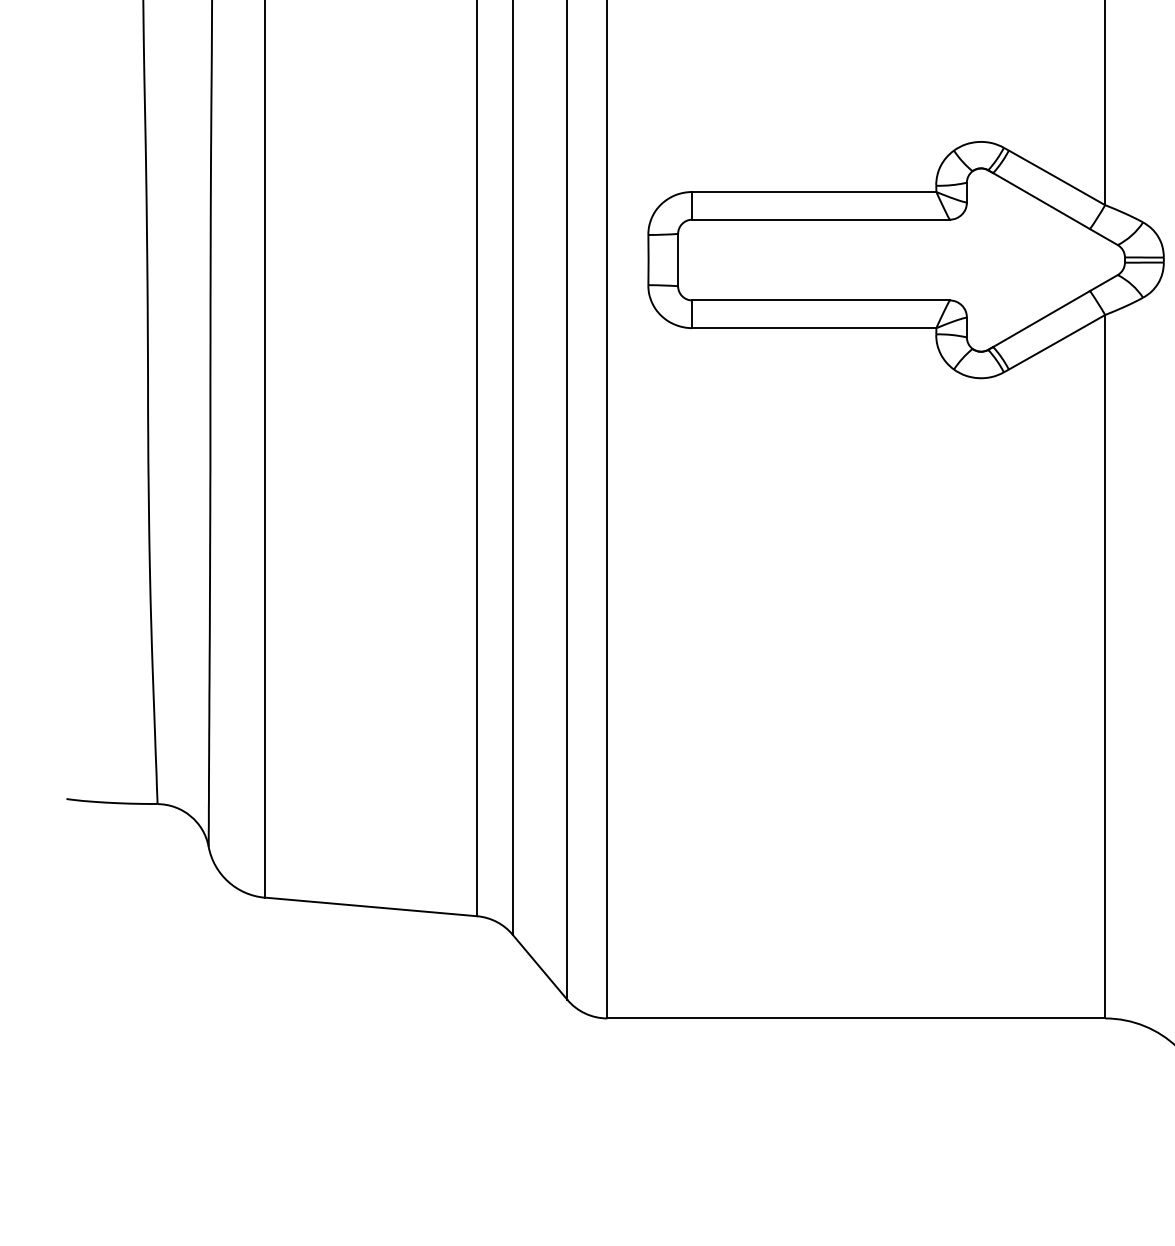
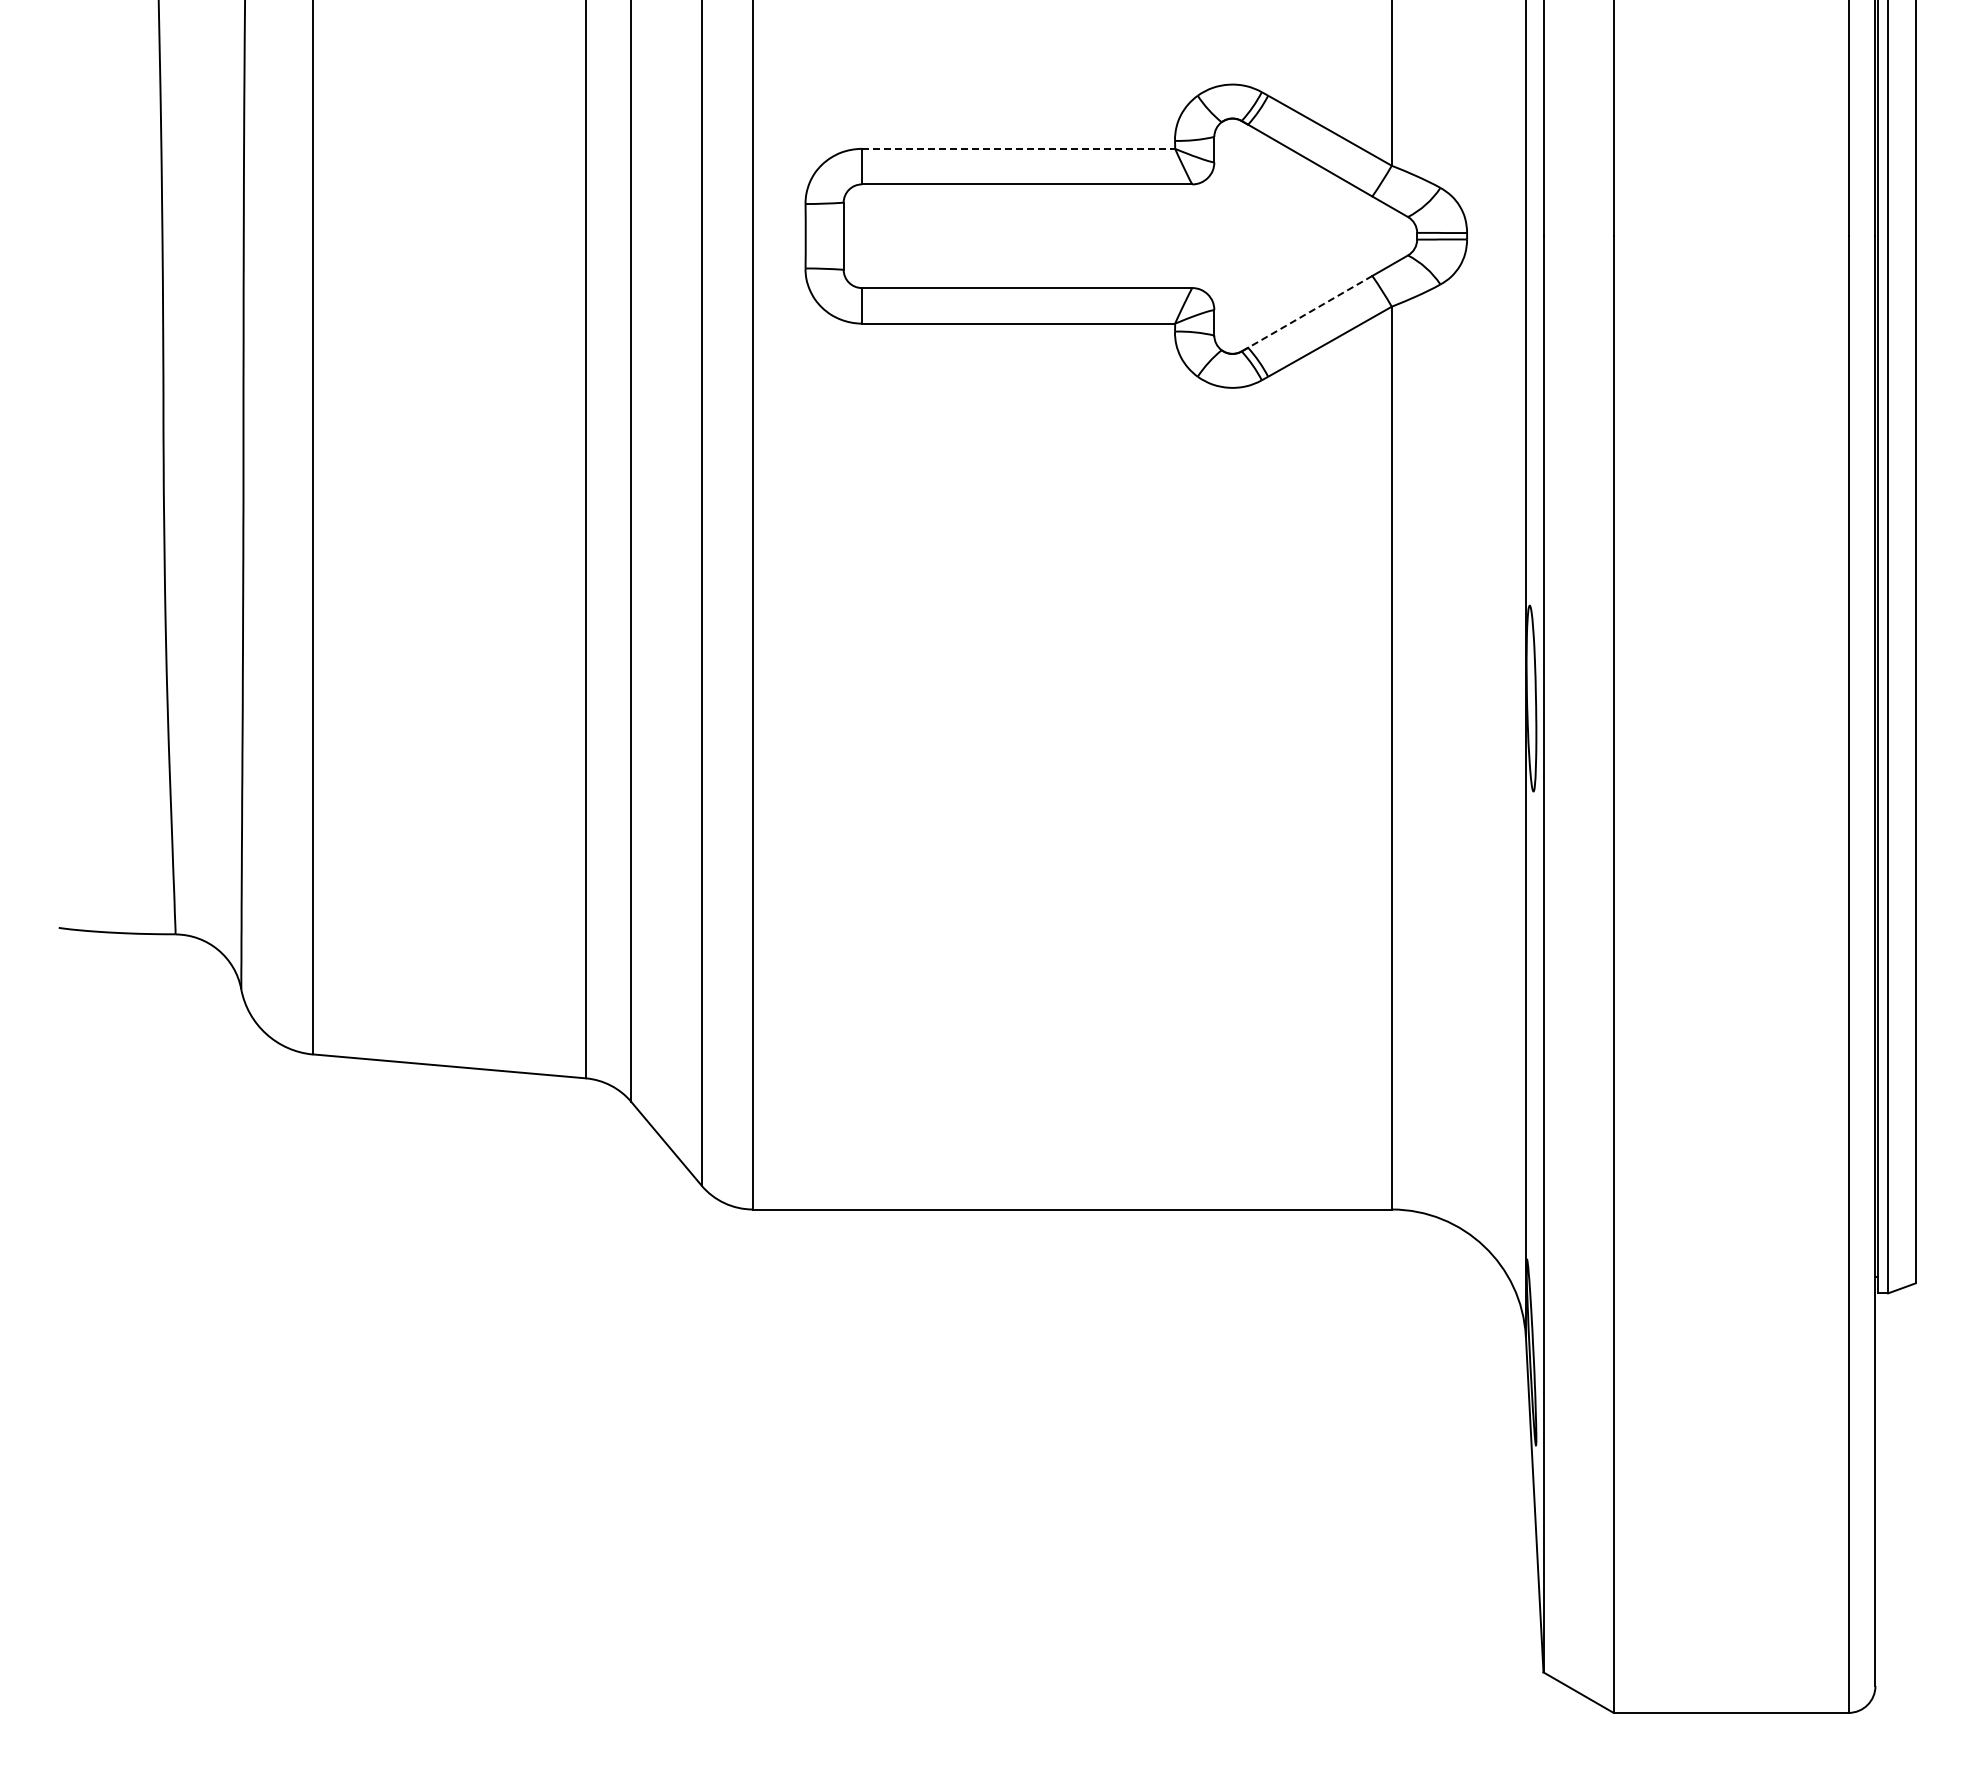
line: (814, 191) -> (1018, 148), solid -> dashed
line: (1041, 318) -> (1310, 311), solid -> dashed

